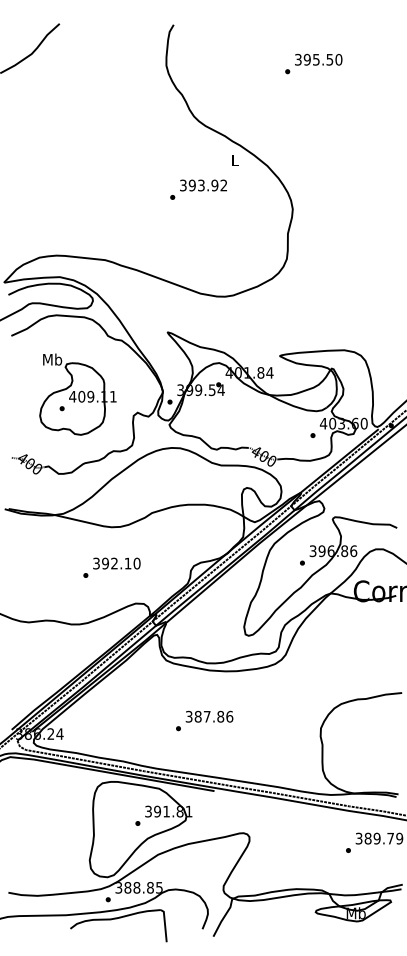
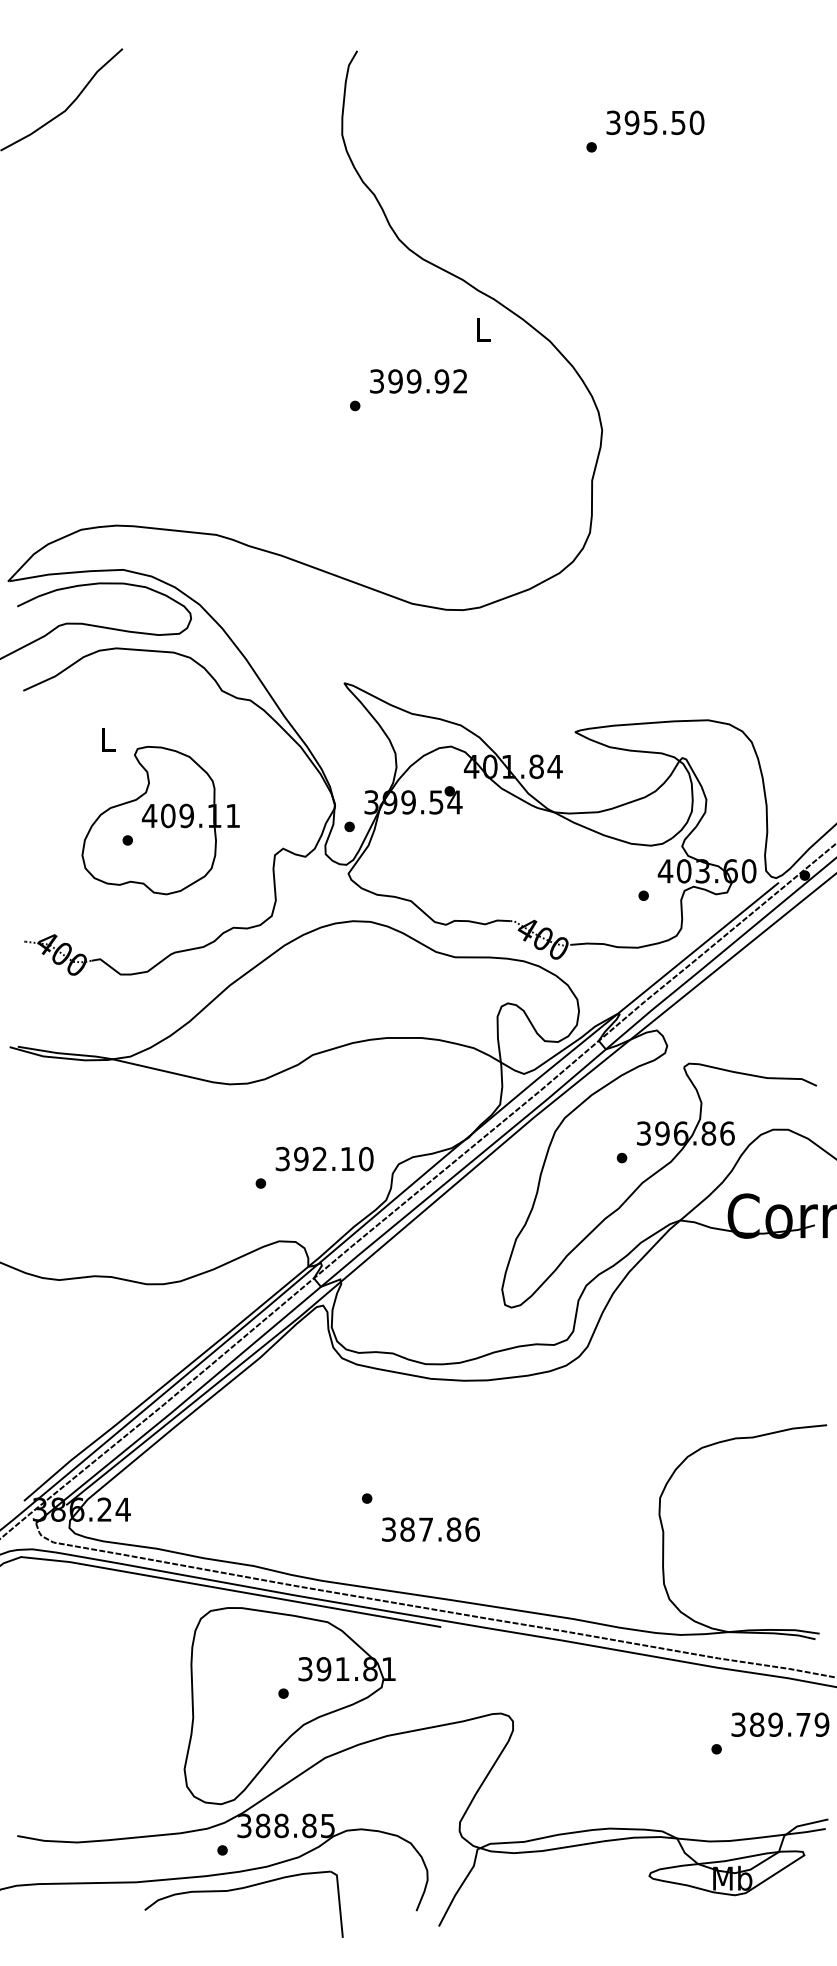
text: (200, 185) -> (412, 381), 393.92 -> 399.92
text: (52, 359) -> (107, 739), Mb -> L
text: (111, 567) -> (313, 1167), moved
text: (209, 716) -> (430, 1529), moved

